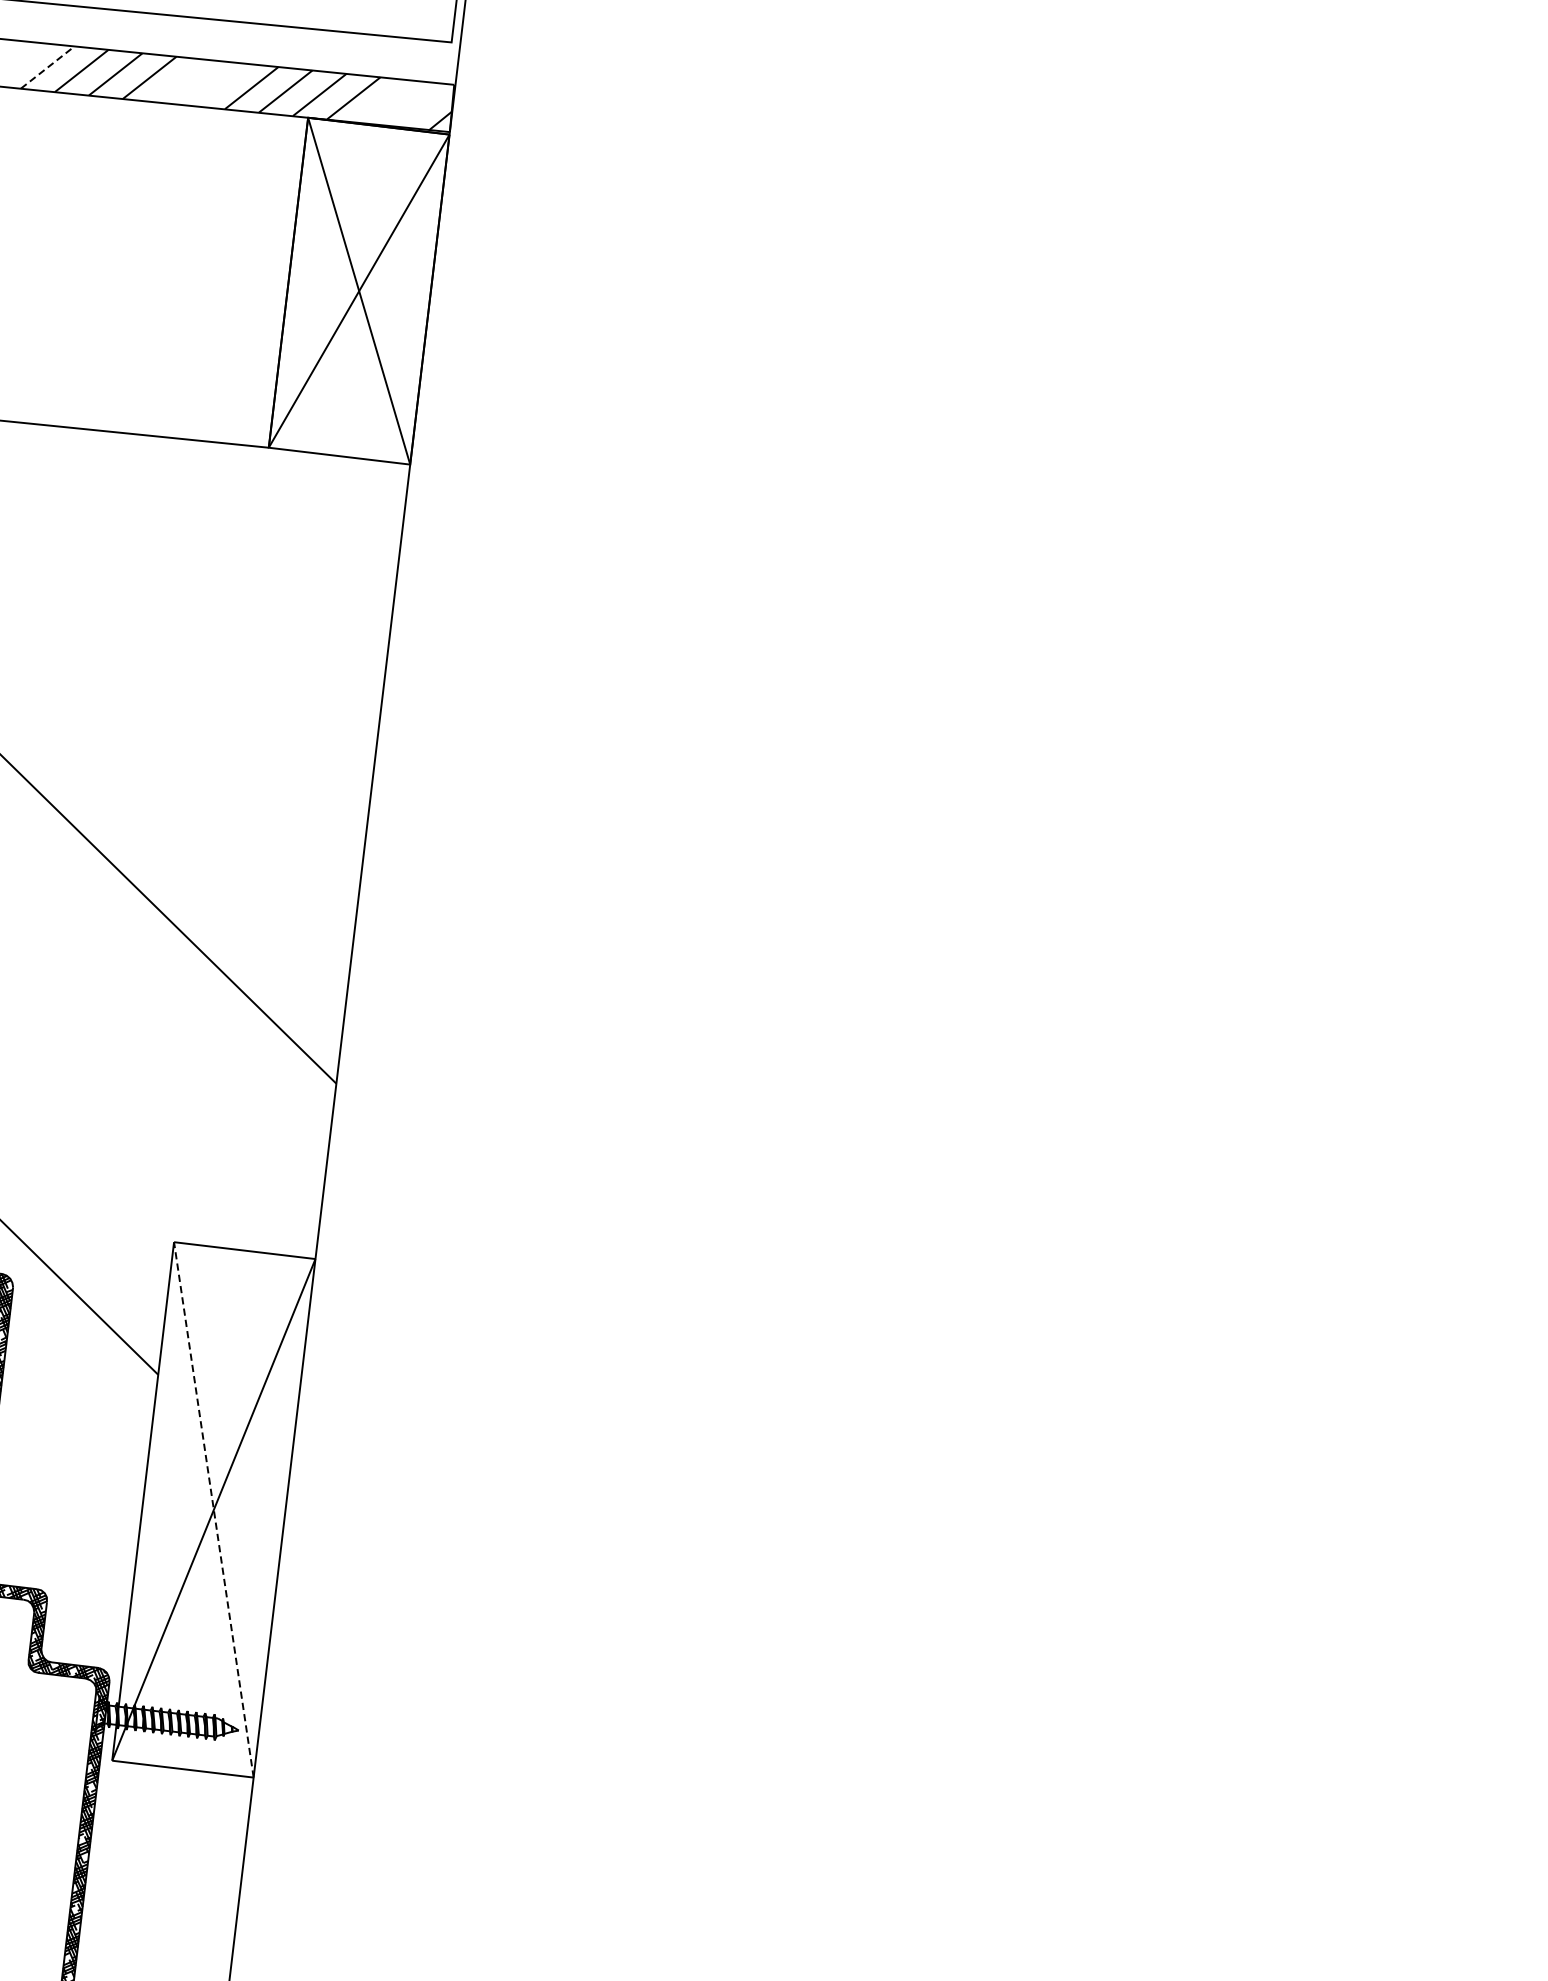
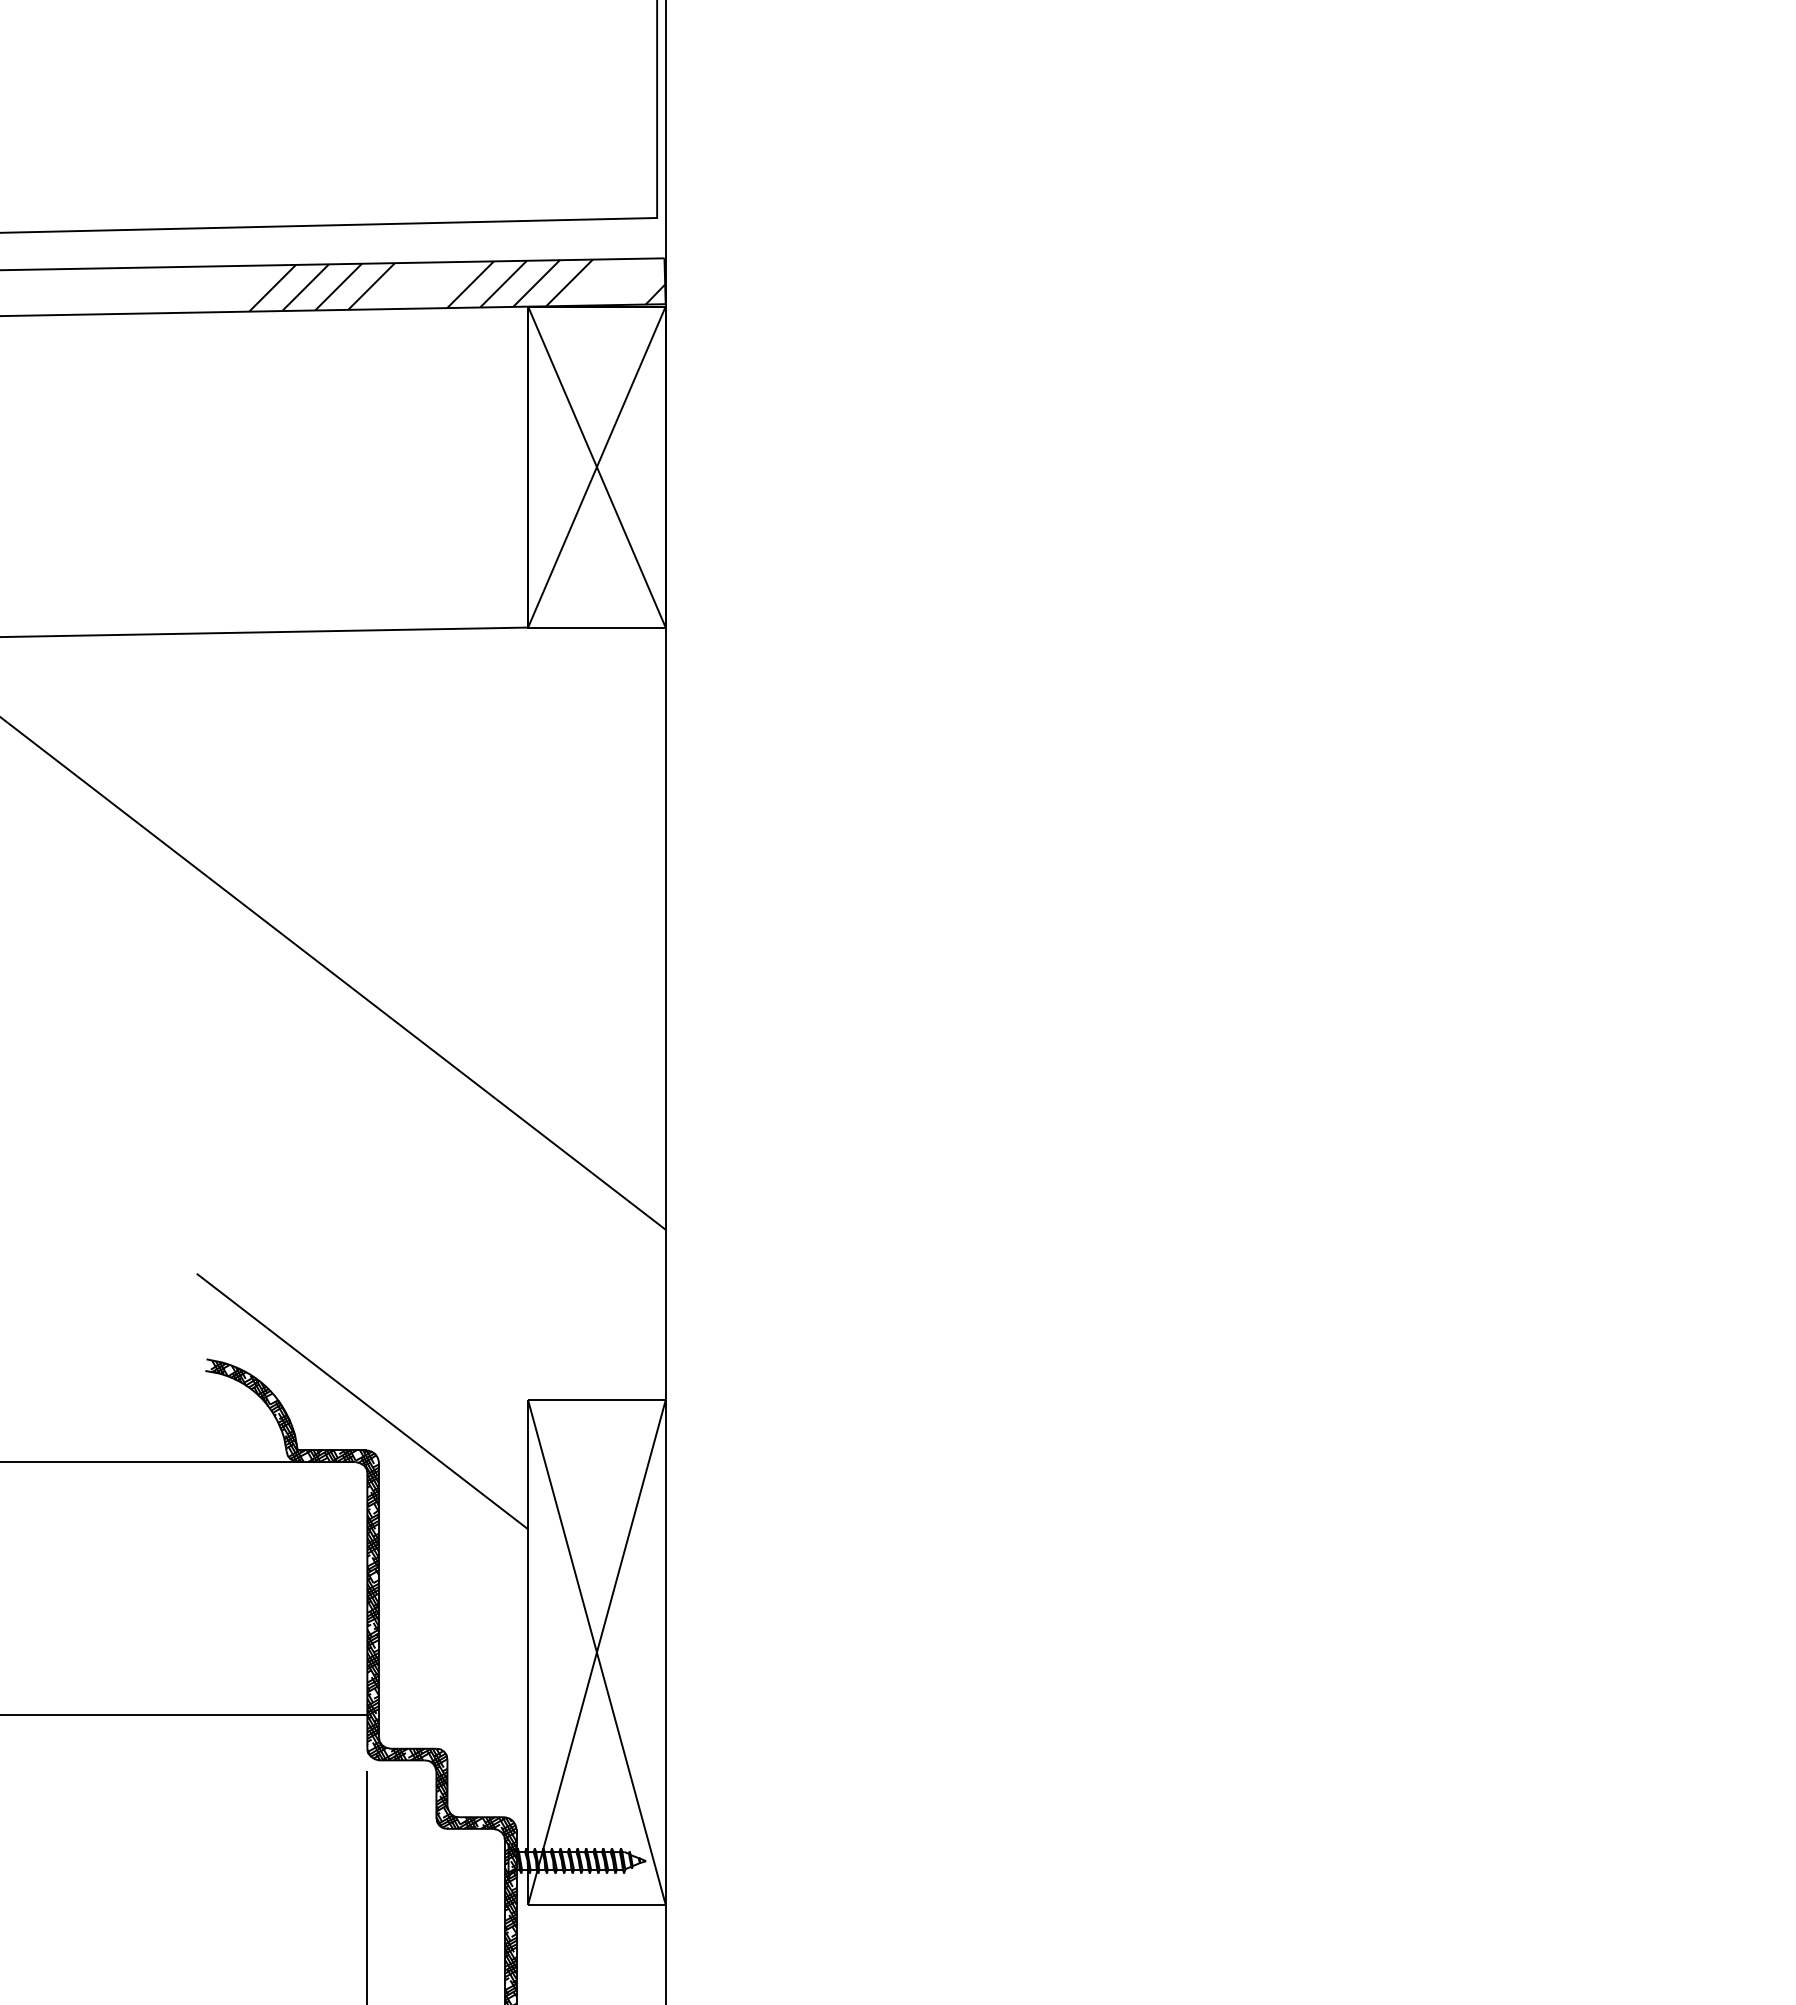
line: (47, 67) -> (272, 288), dashed -> solid
line: (213, 1509) -> (596, 1652), dashed -> solid

